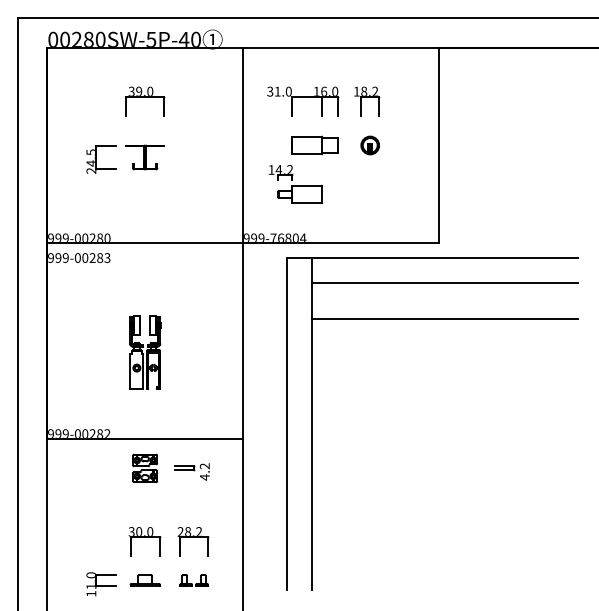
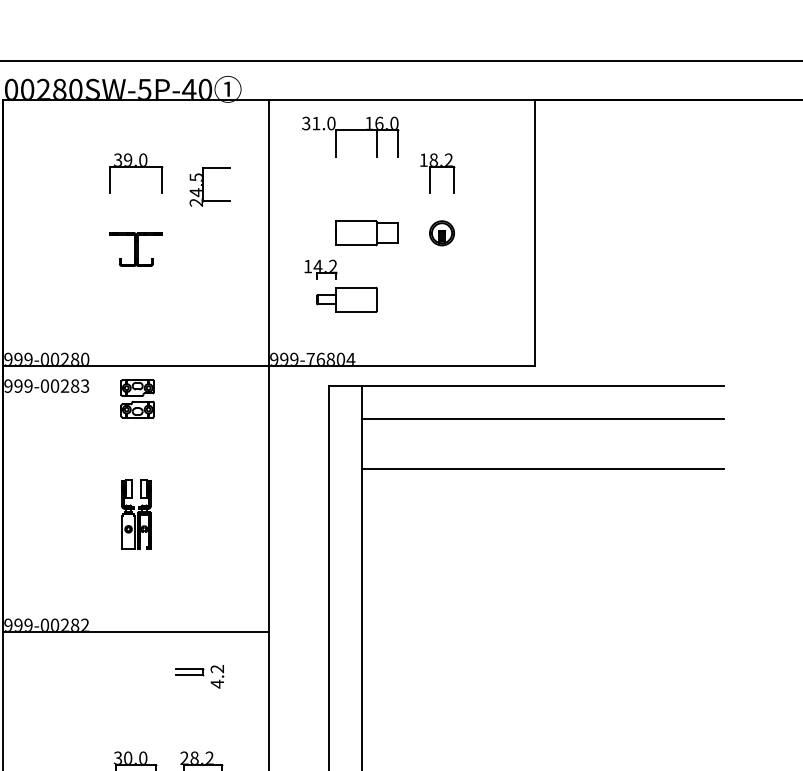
part: (303, 101) -> (351, 136), moved
part: (101, 159) -> (210, 187), moved
part: (145, 352) -> (136, 514), size x0.7
part: (144, 467) -> (136, 397), moved

